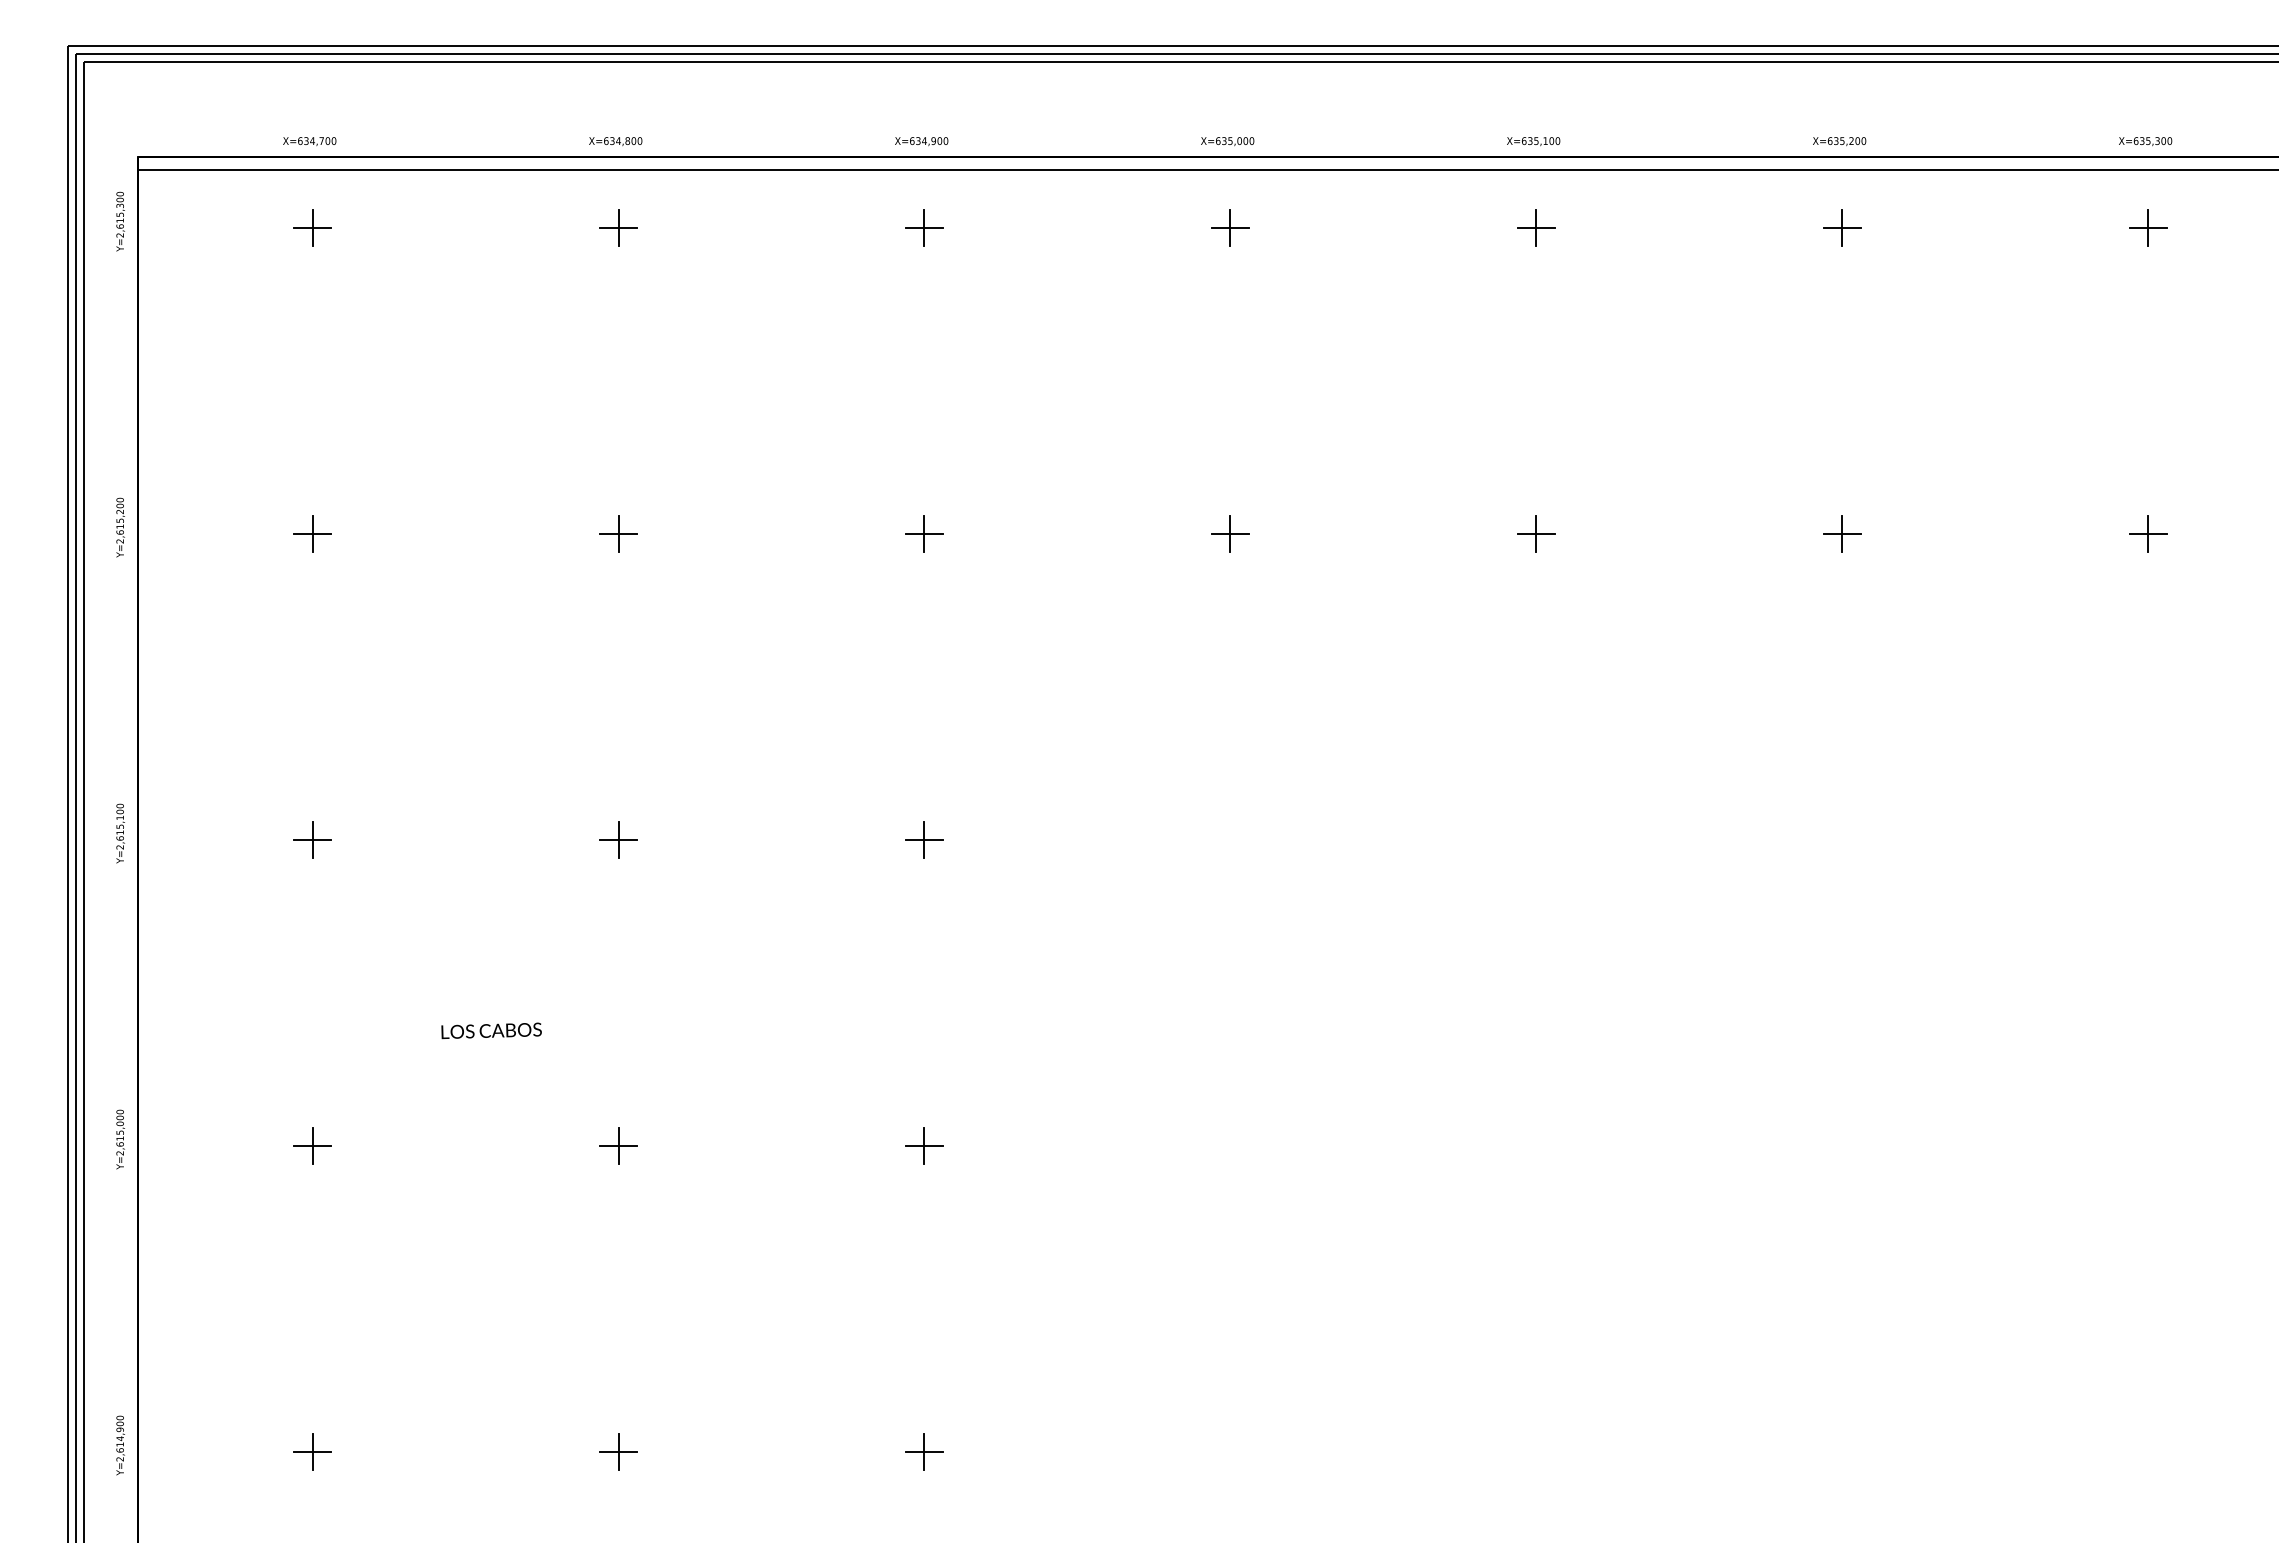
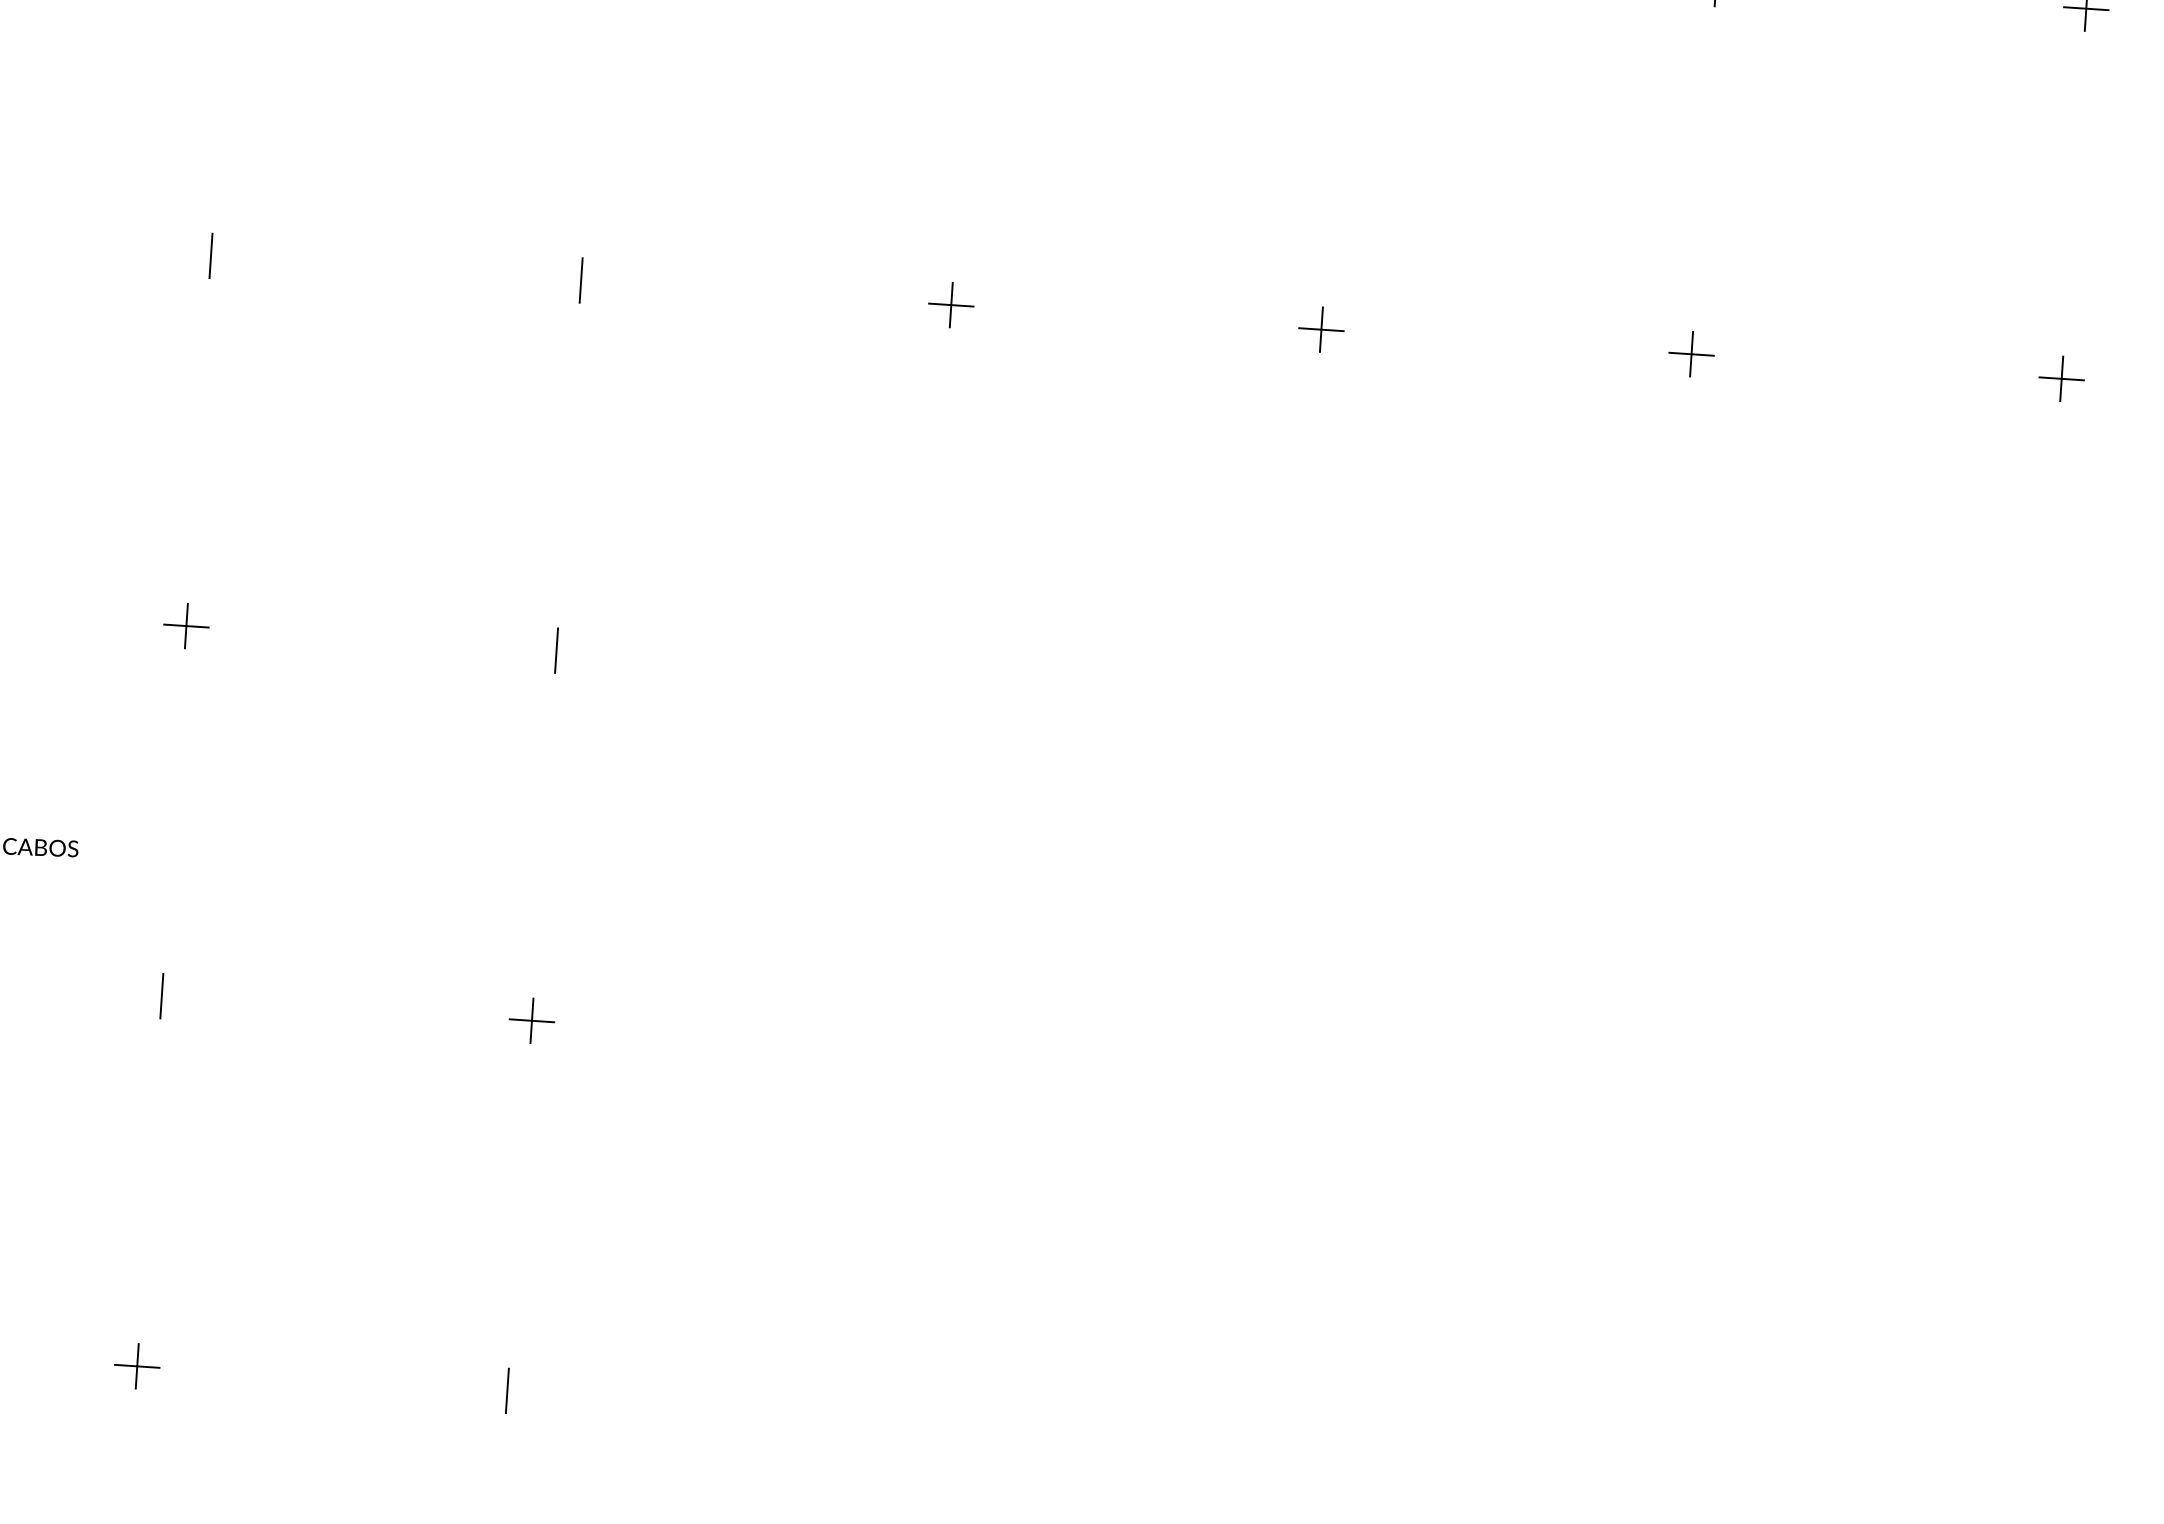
line: (618, 534) -> (210, 256), removed
line: (924, 534) -> (581, 281), removed
line: (924, 840) -> (556, 651), removed
line: (618, 1146) -> (161, 996), removed
line: (924, 1451) -> (507, 1390), removed

